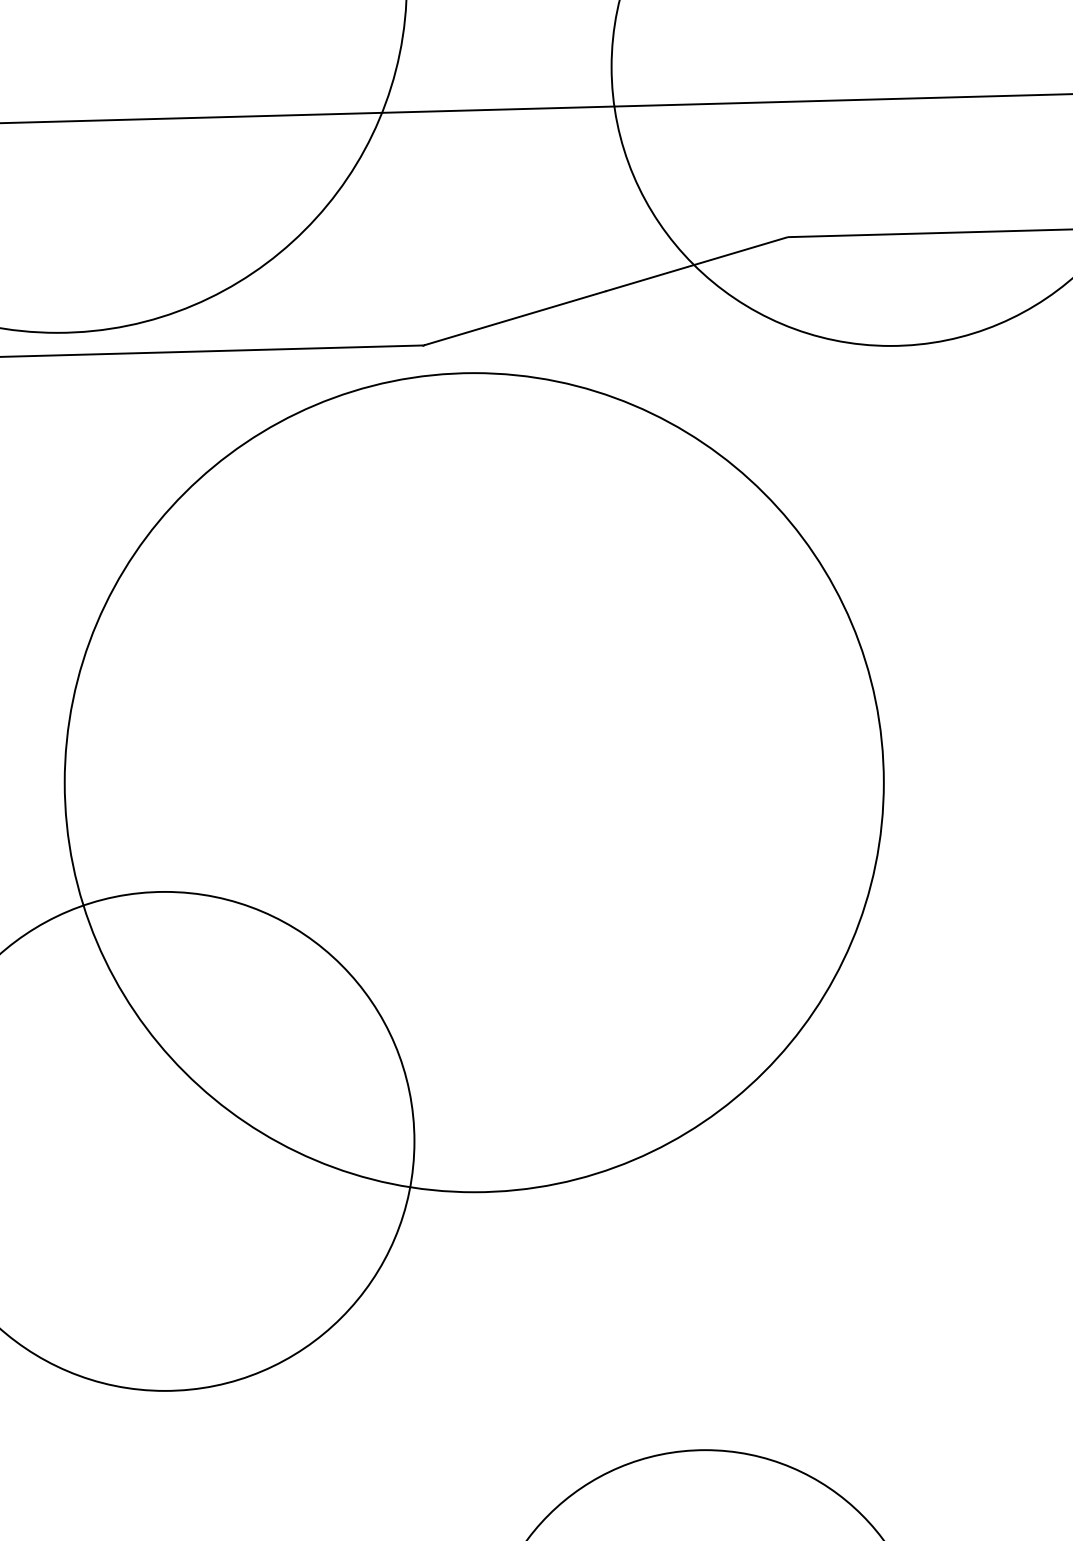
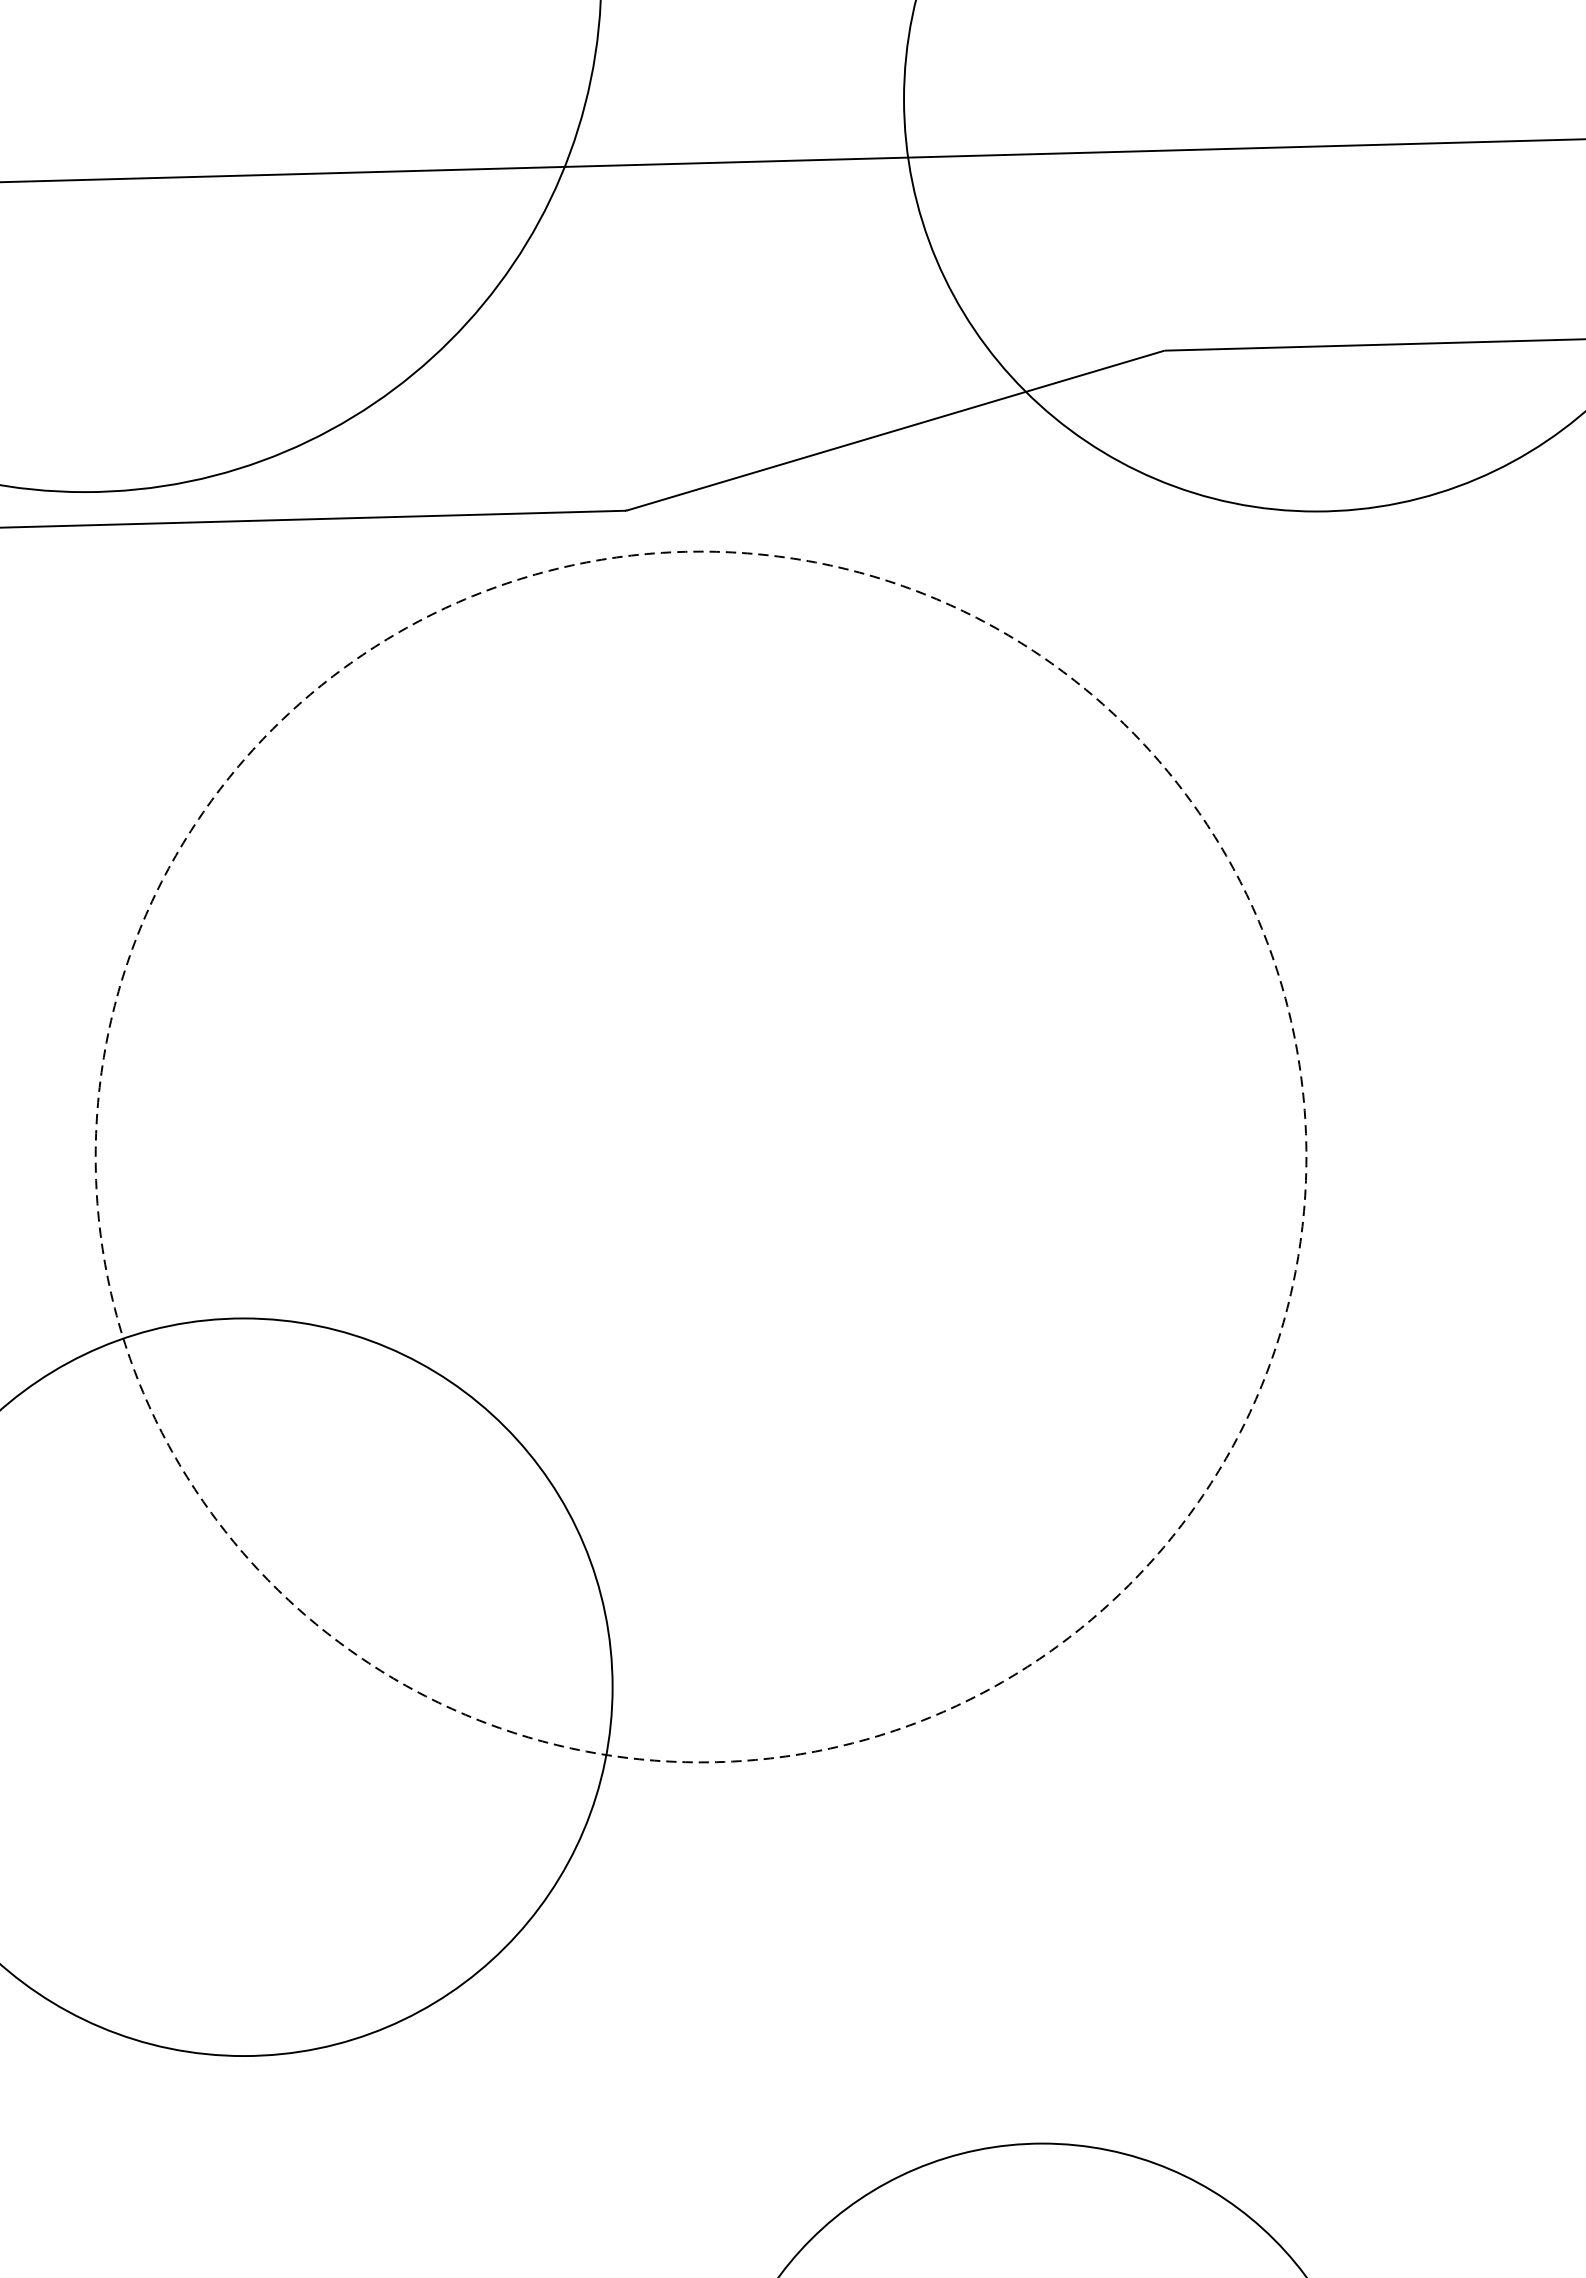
circle: (473, 782) -> (699, 1156), solid -> dashed

